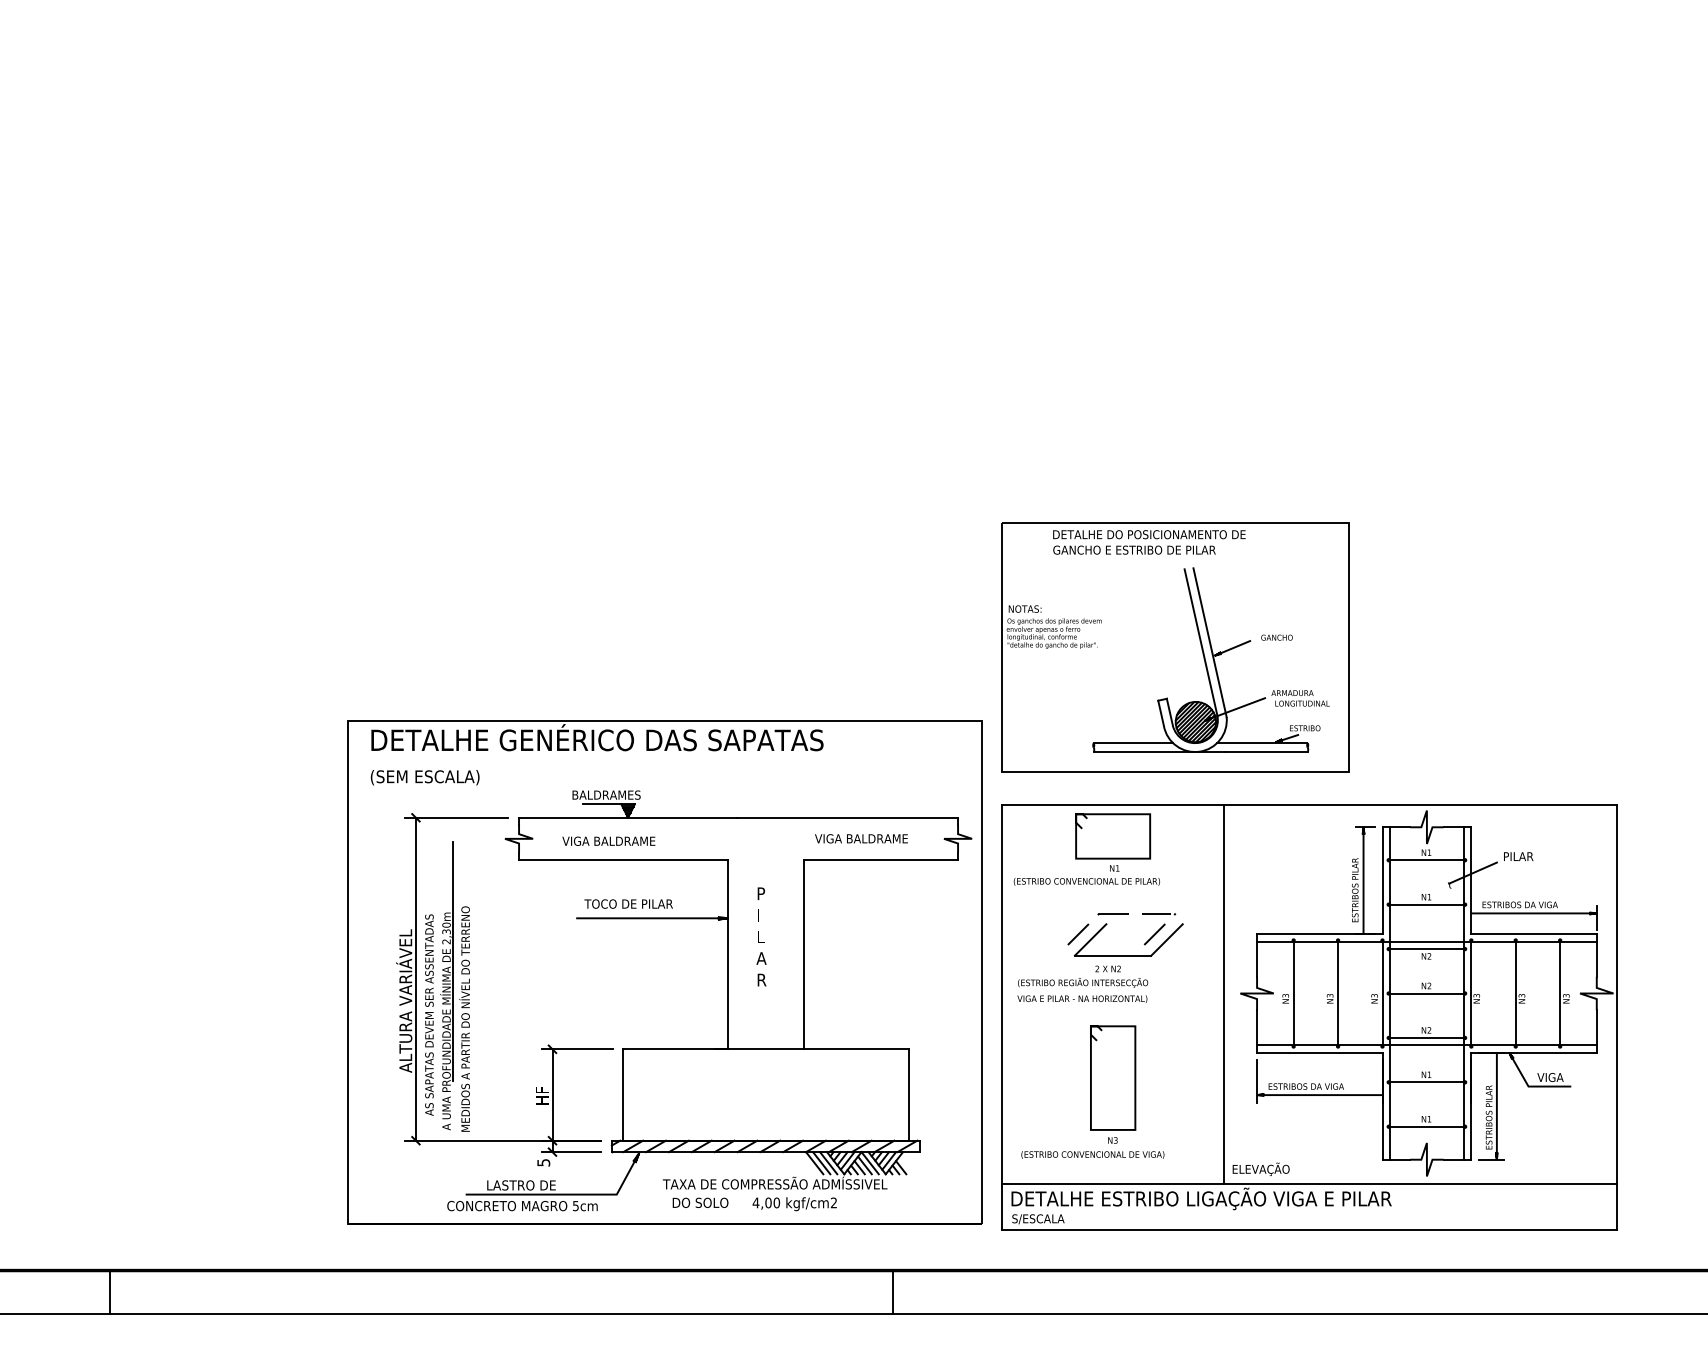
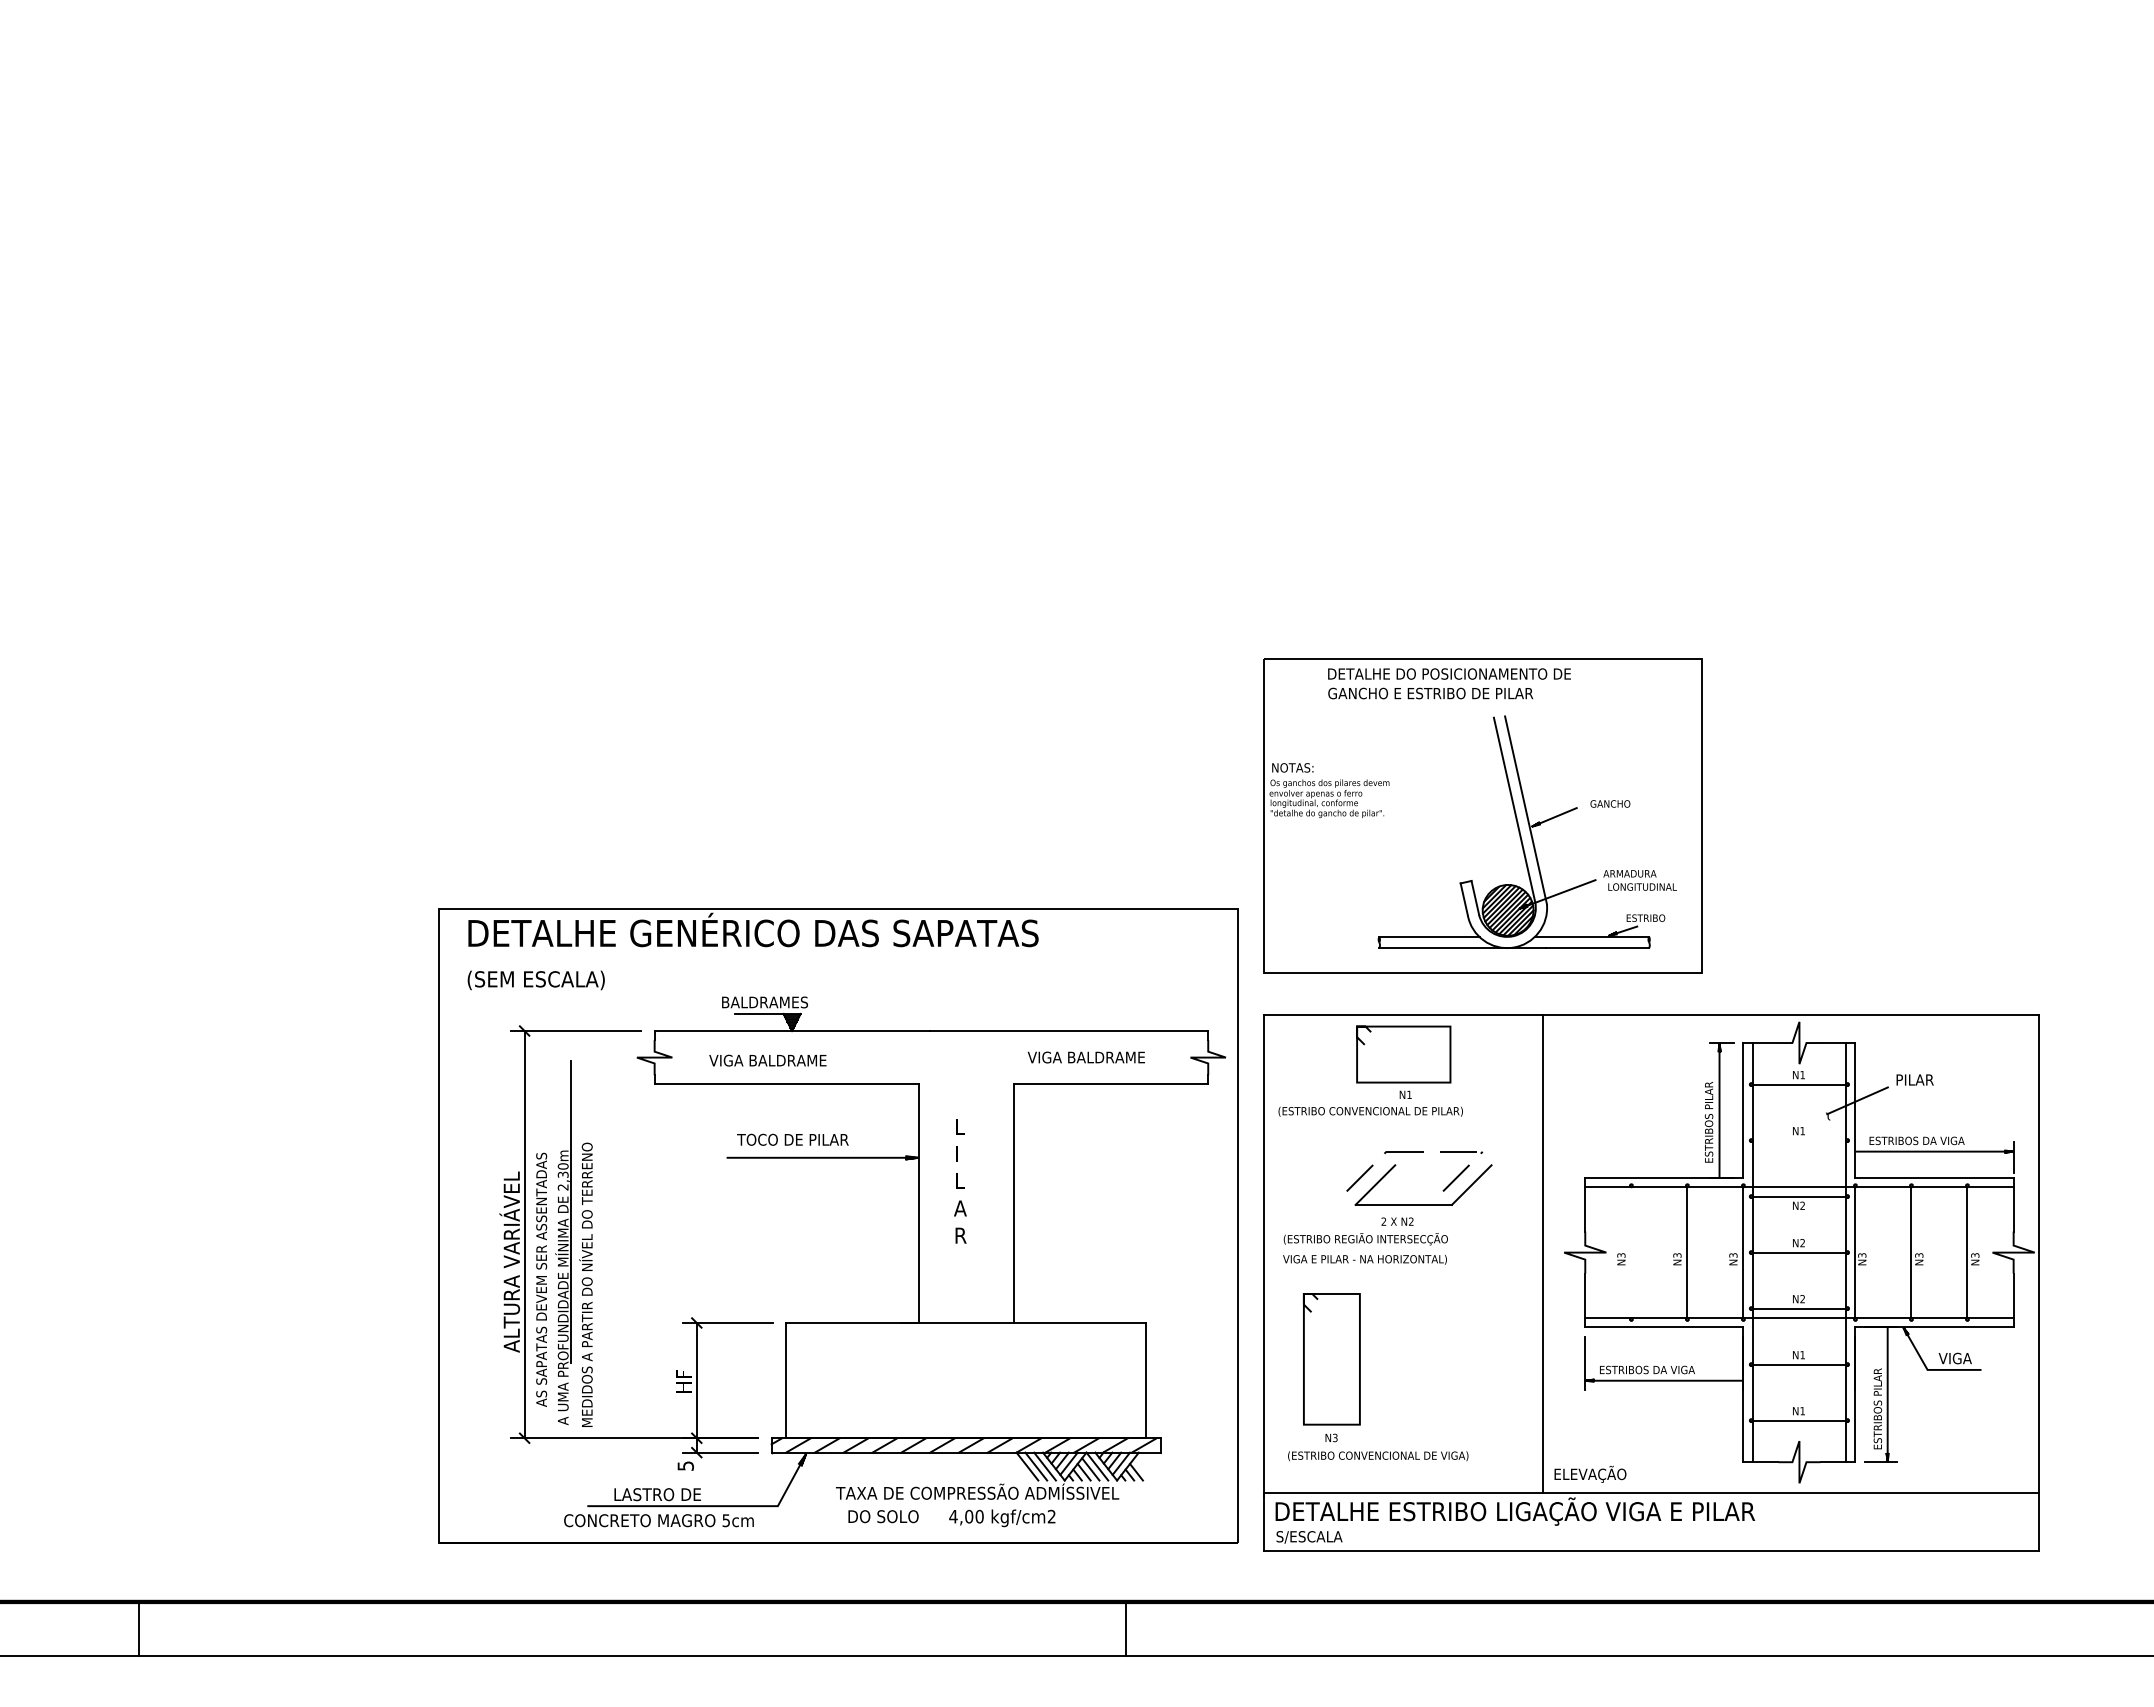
text: (760, 893) -> (959, 1126), P -> L
line: (1426, 904) -> (1798, 1140), removed
line: (1293, 993) -> (1631, 1252), removed
part: (1113, 1084) -> (1332, 1367), moved

